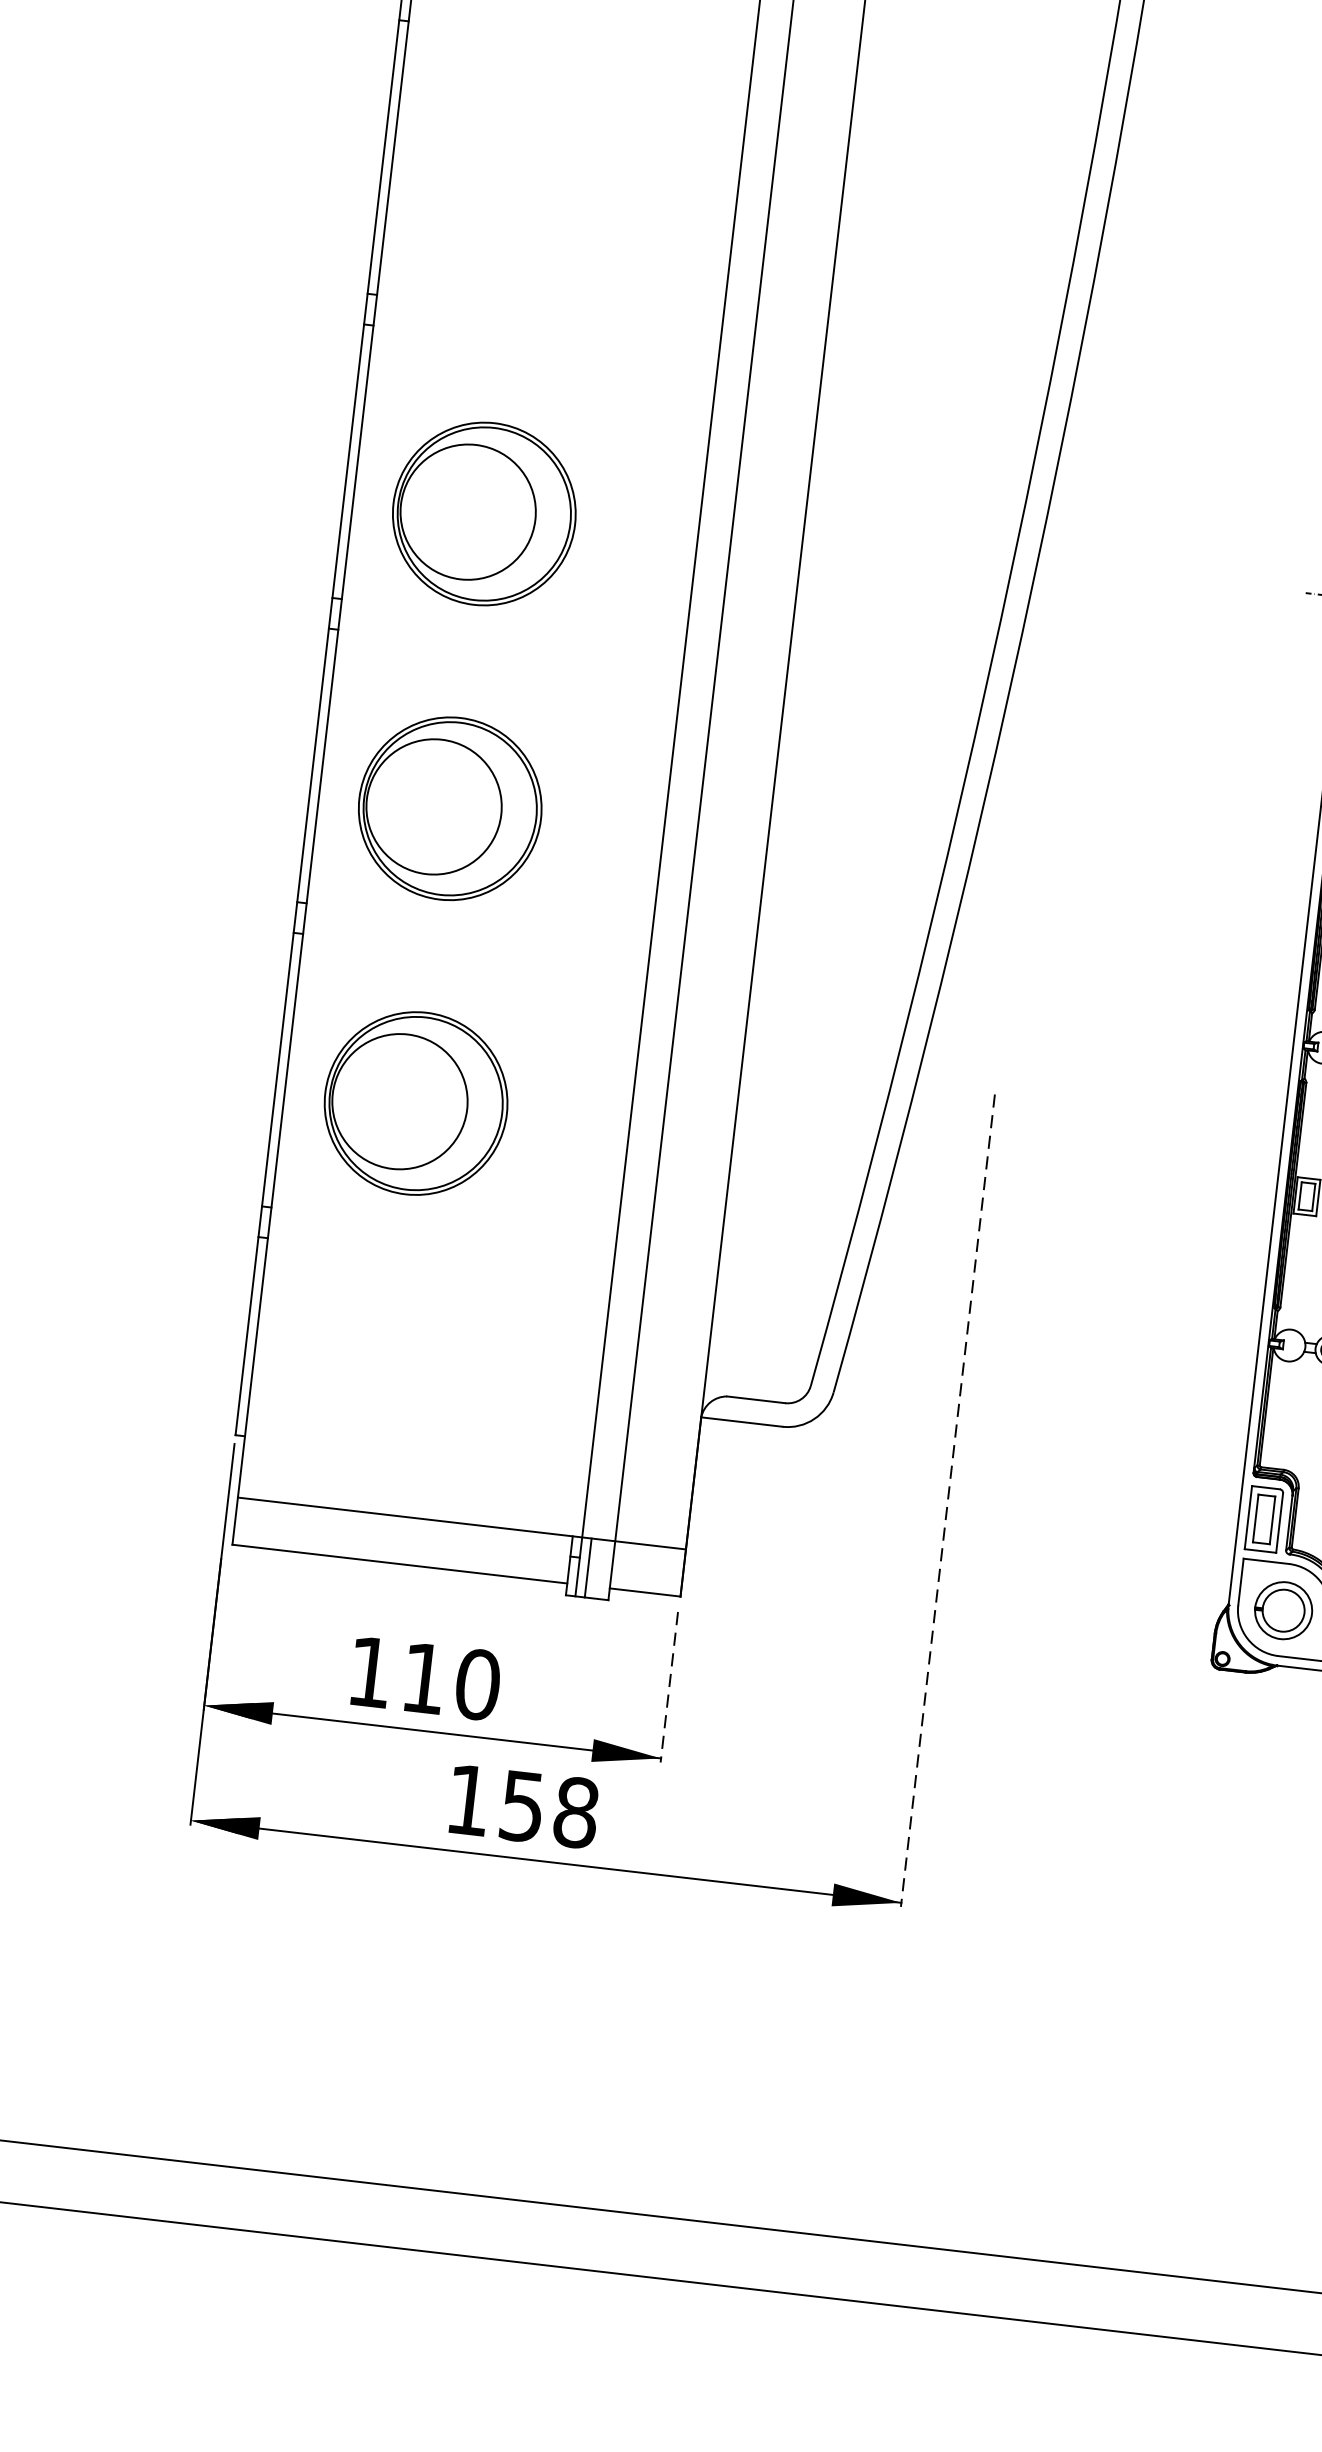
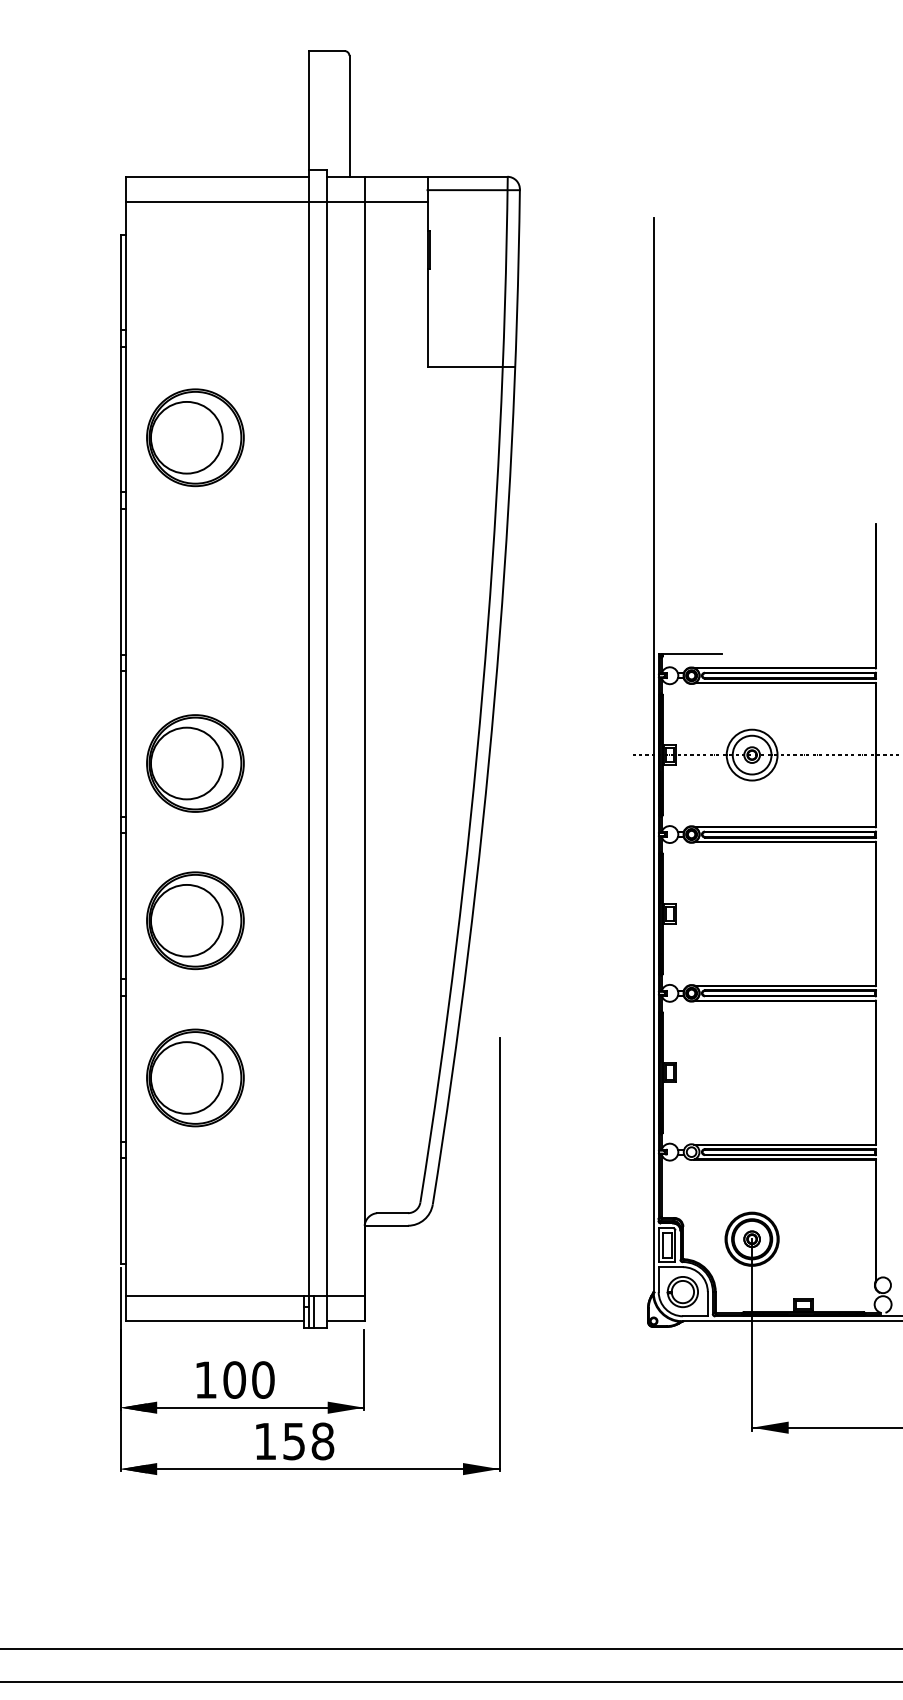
line: (947, 1500) -> (499, 1254), dashed -> solid
text: (423, 1677) -> (234, 1379), 110 -> 100
line: (669, 1688) -> (364, 1370), dashed -> solid

